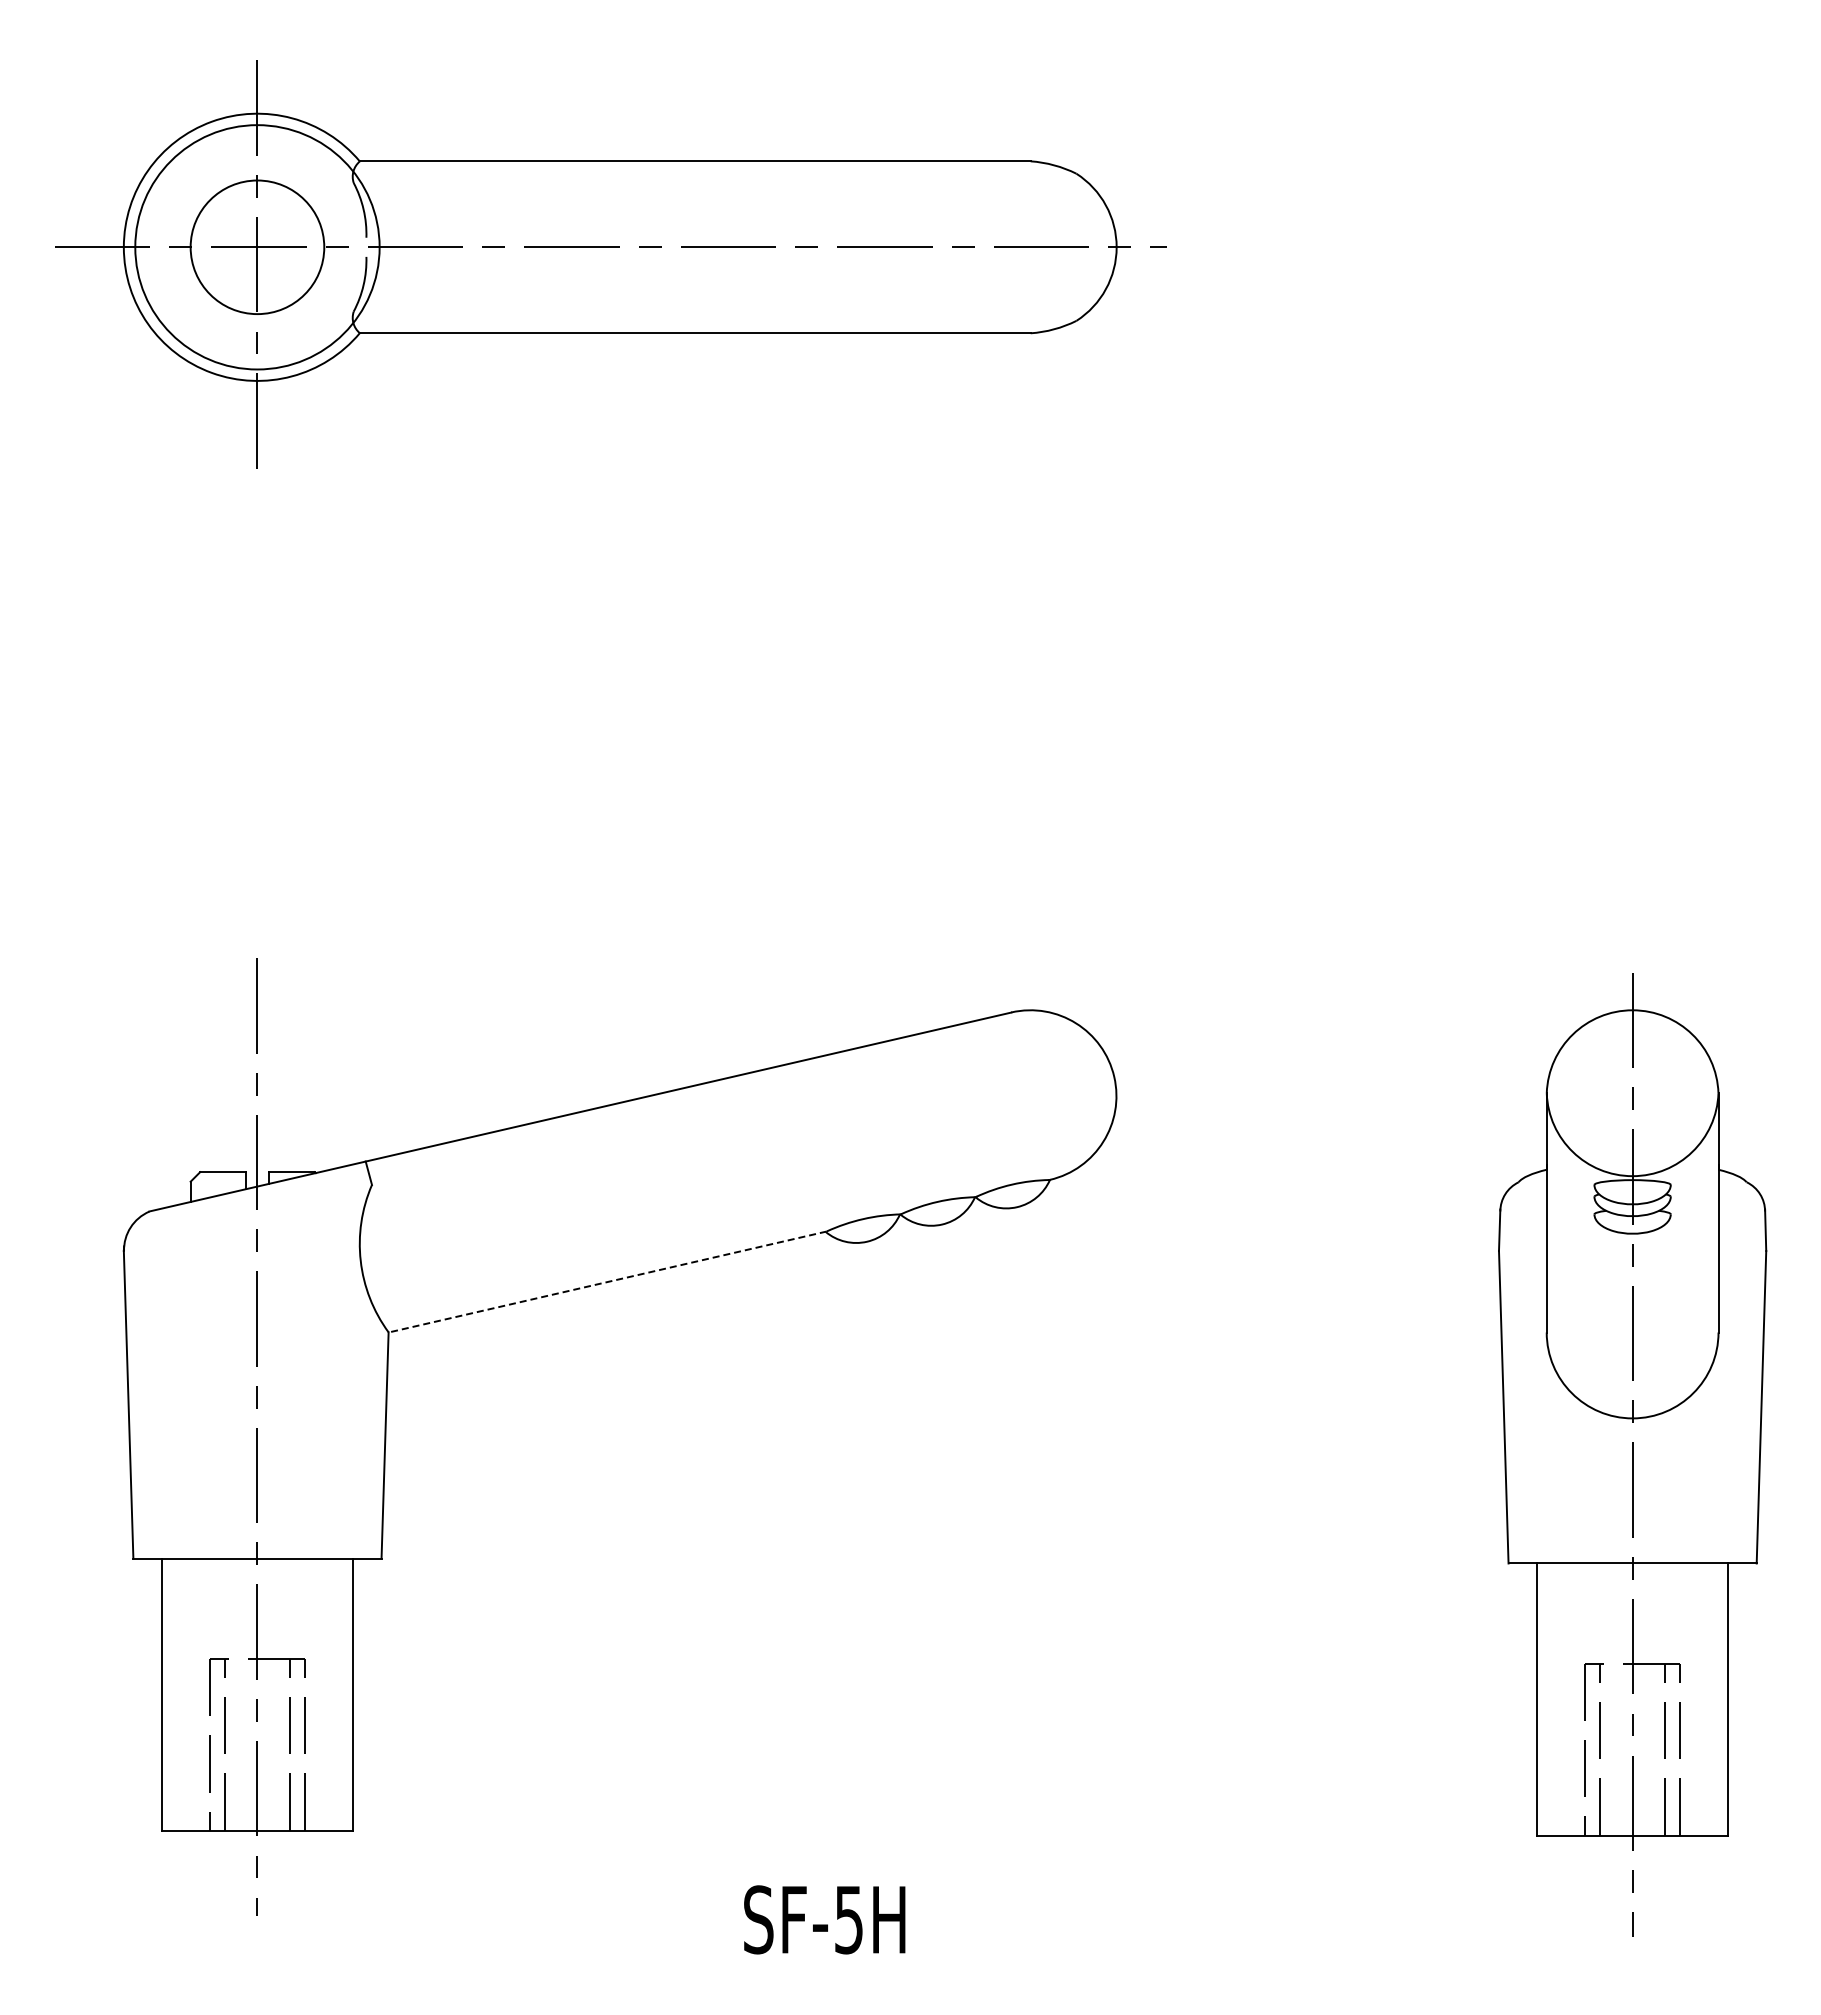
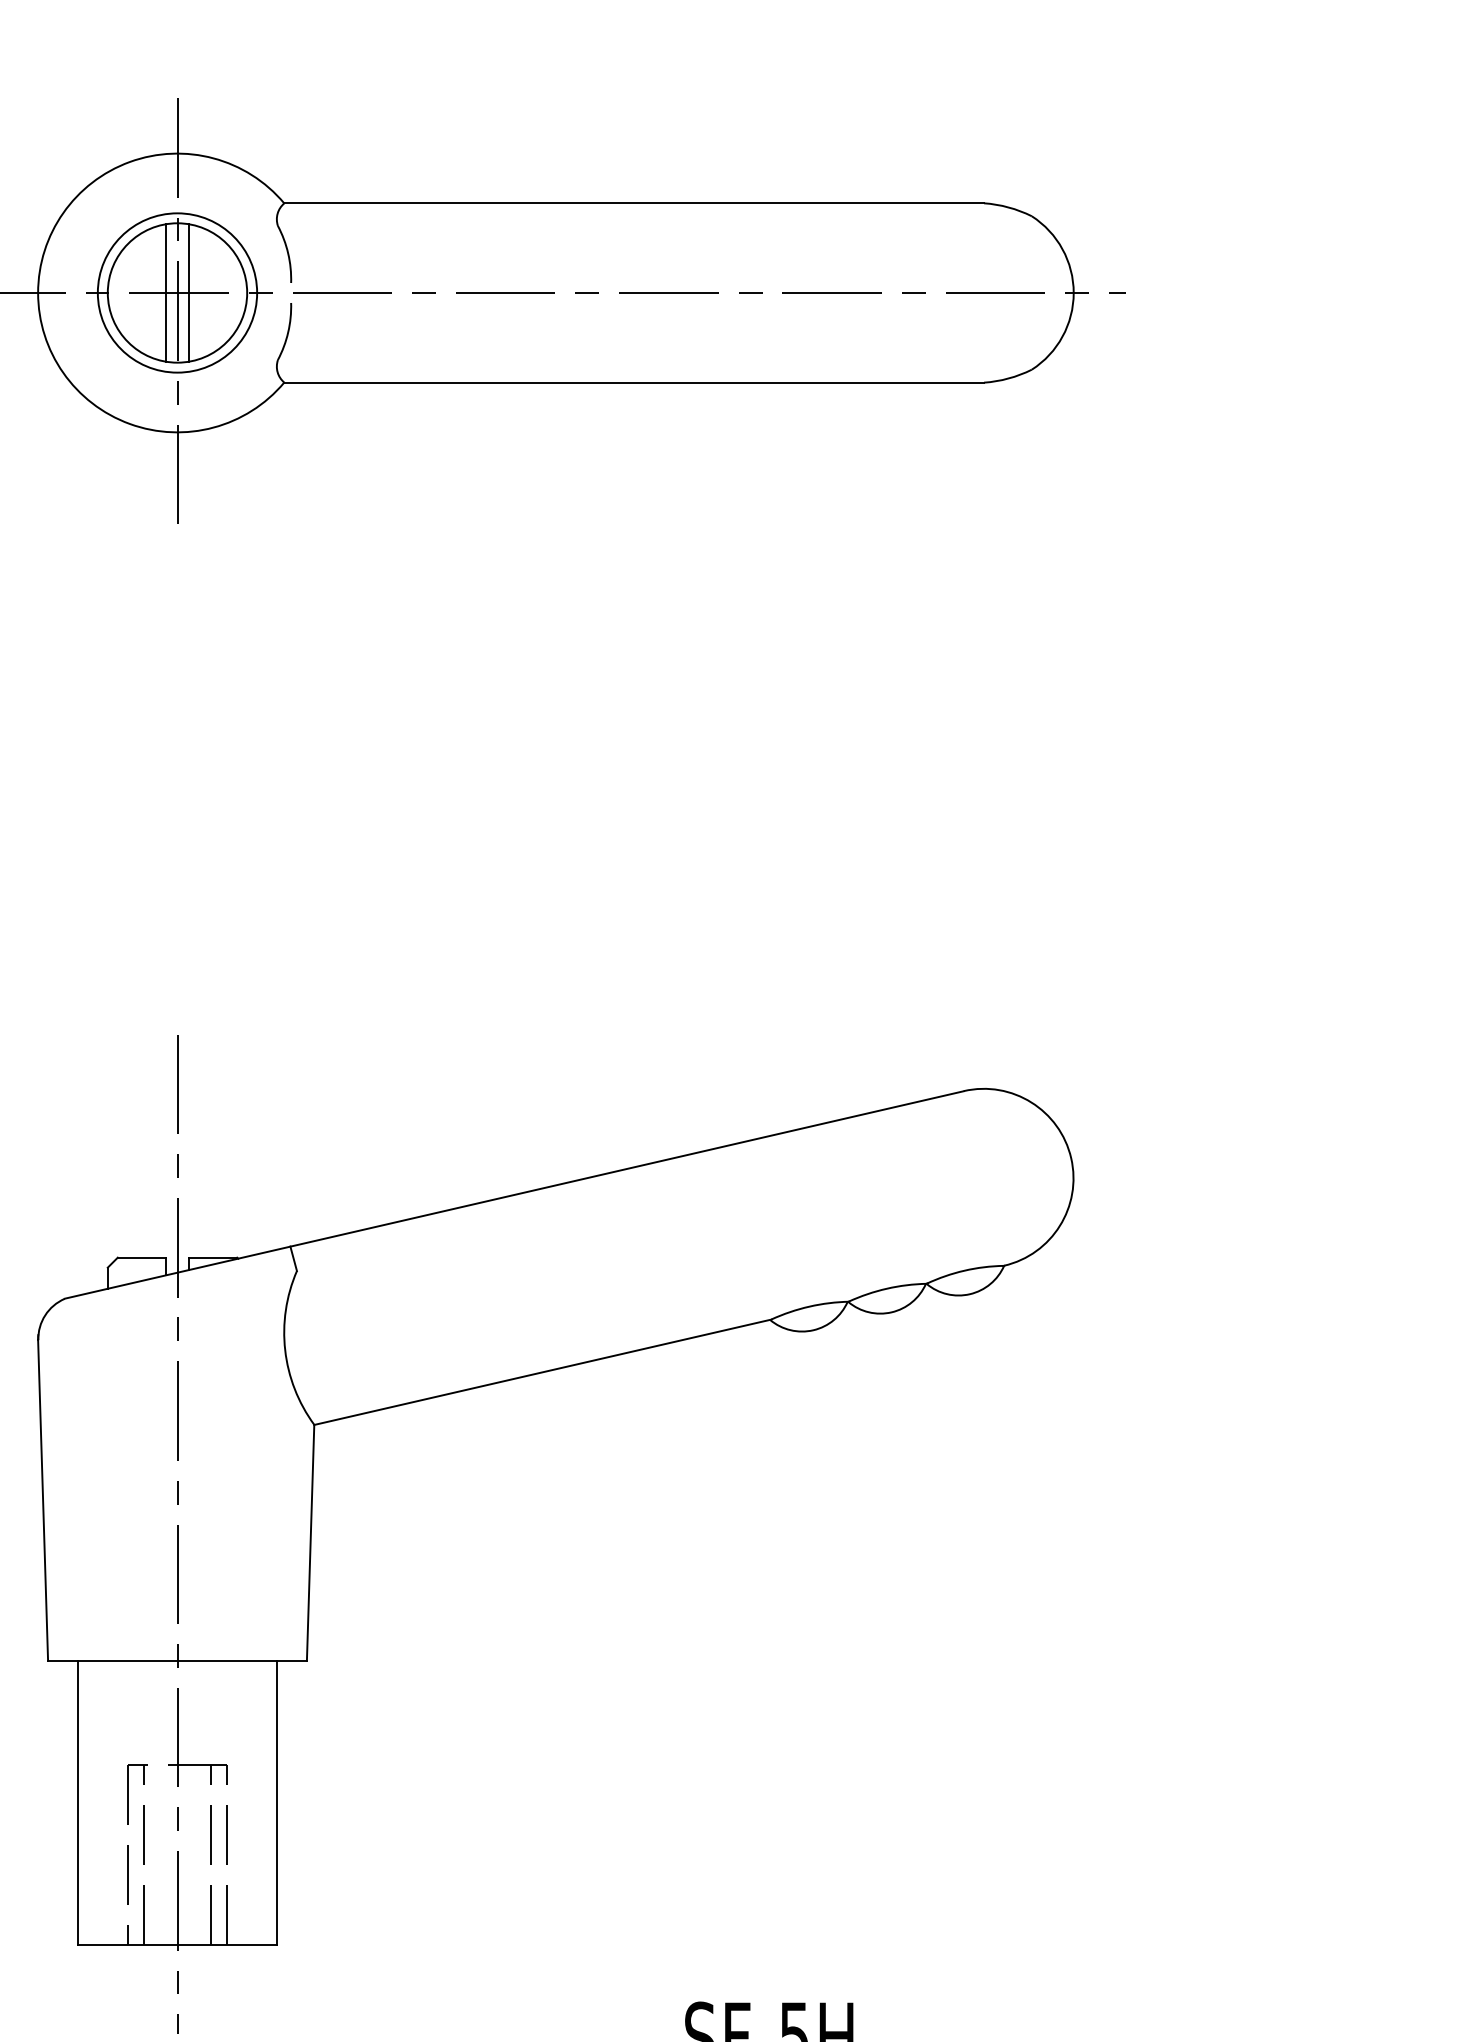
circle: (257, 246) -> (177, 292), size x0.62
line: (246, 247) -> (166, 293), added
line: (268, 247) -> (189, 293), added
line: (607, 1282) -> (542, 1372), dashed -> solid

